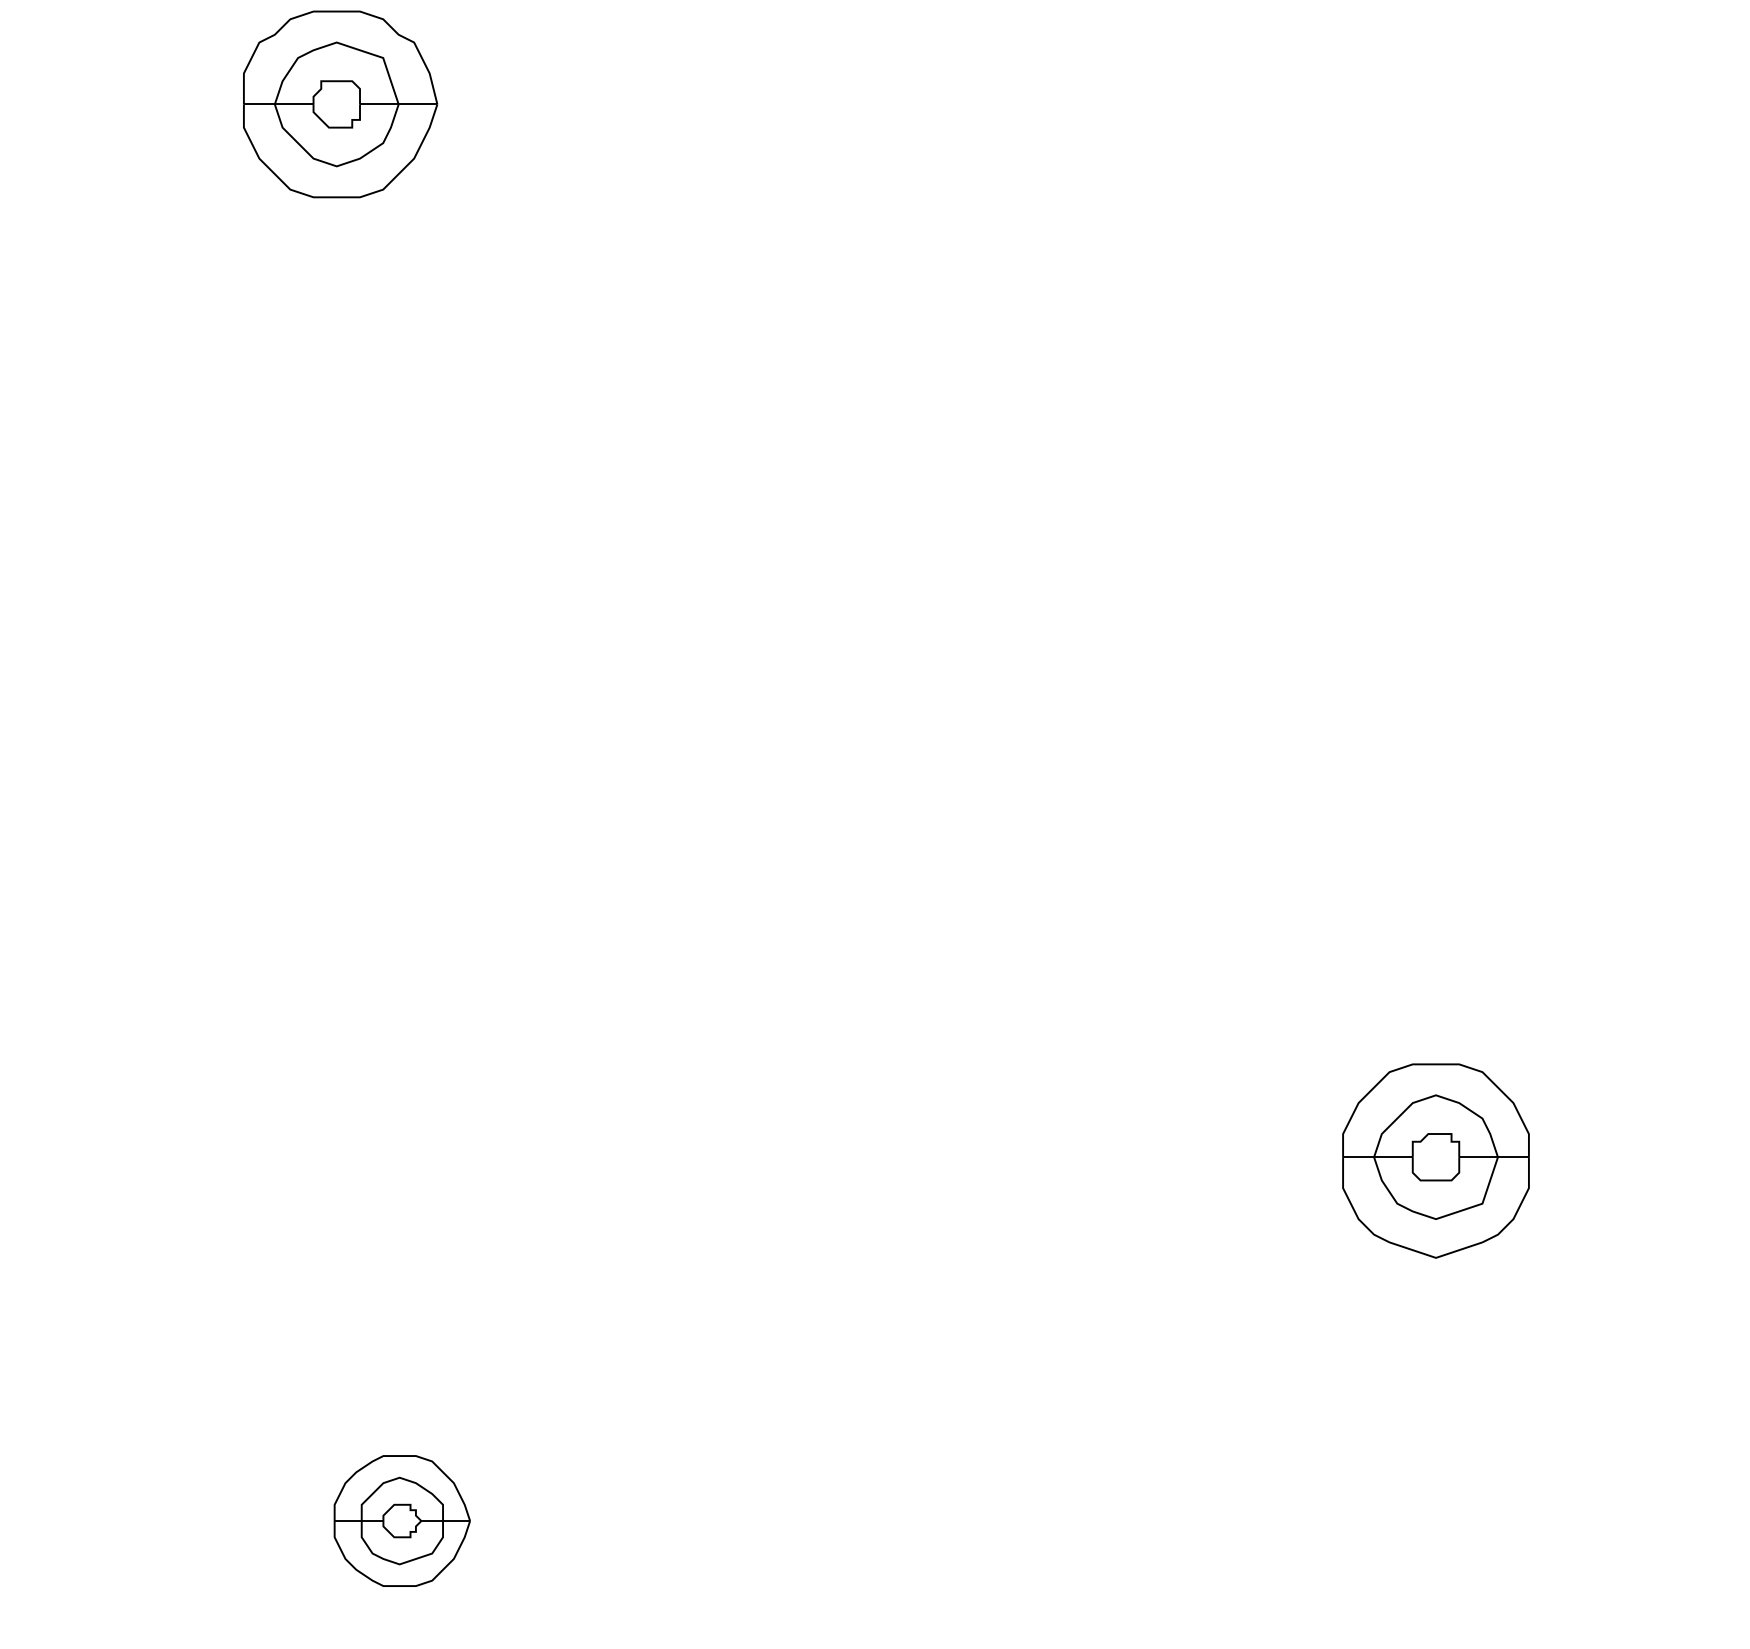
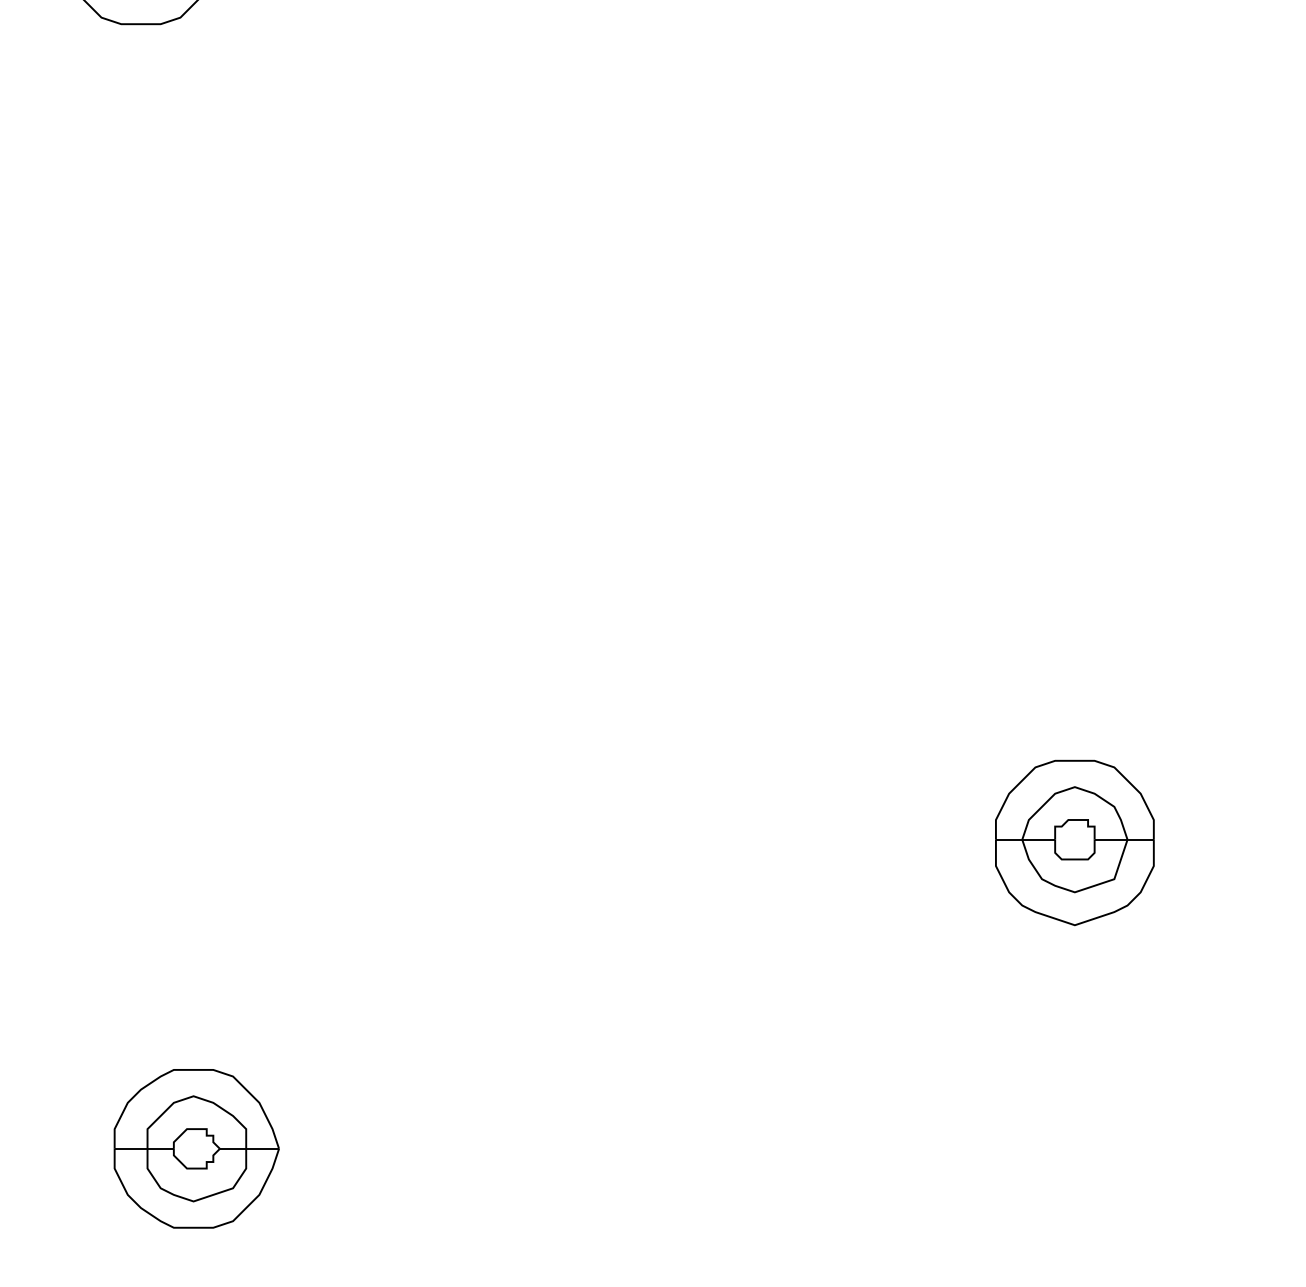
part: (401, 1520) -> (195, 1148), size x1.43

